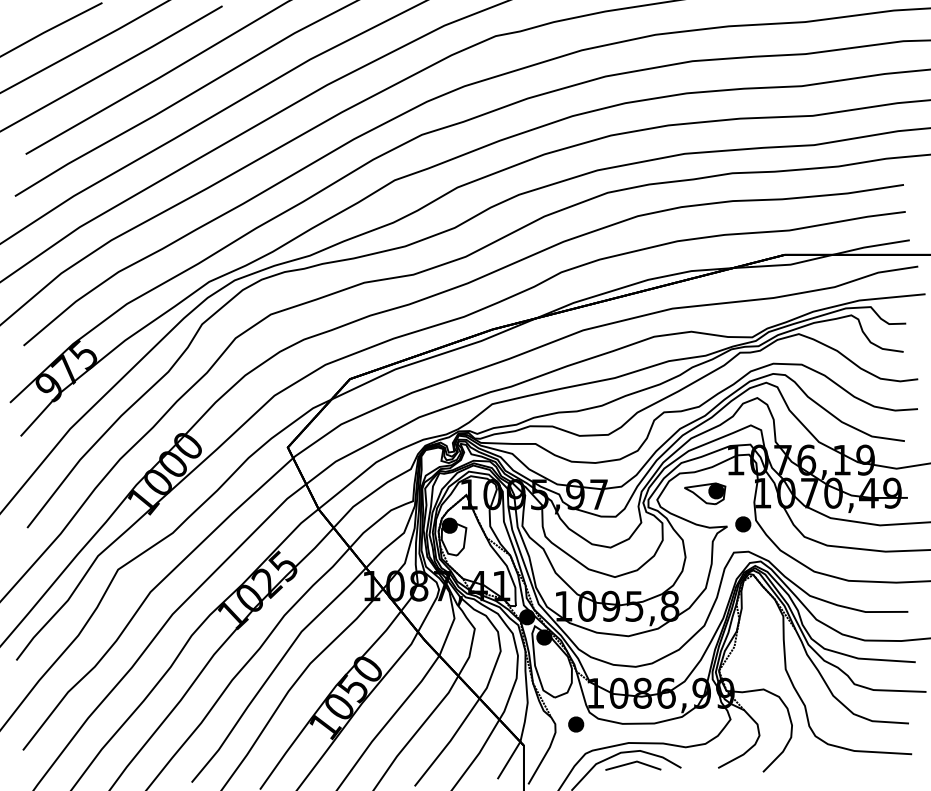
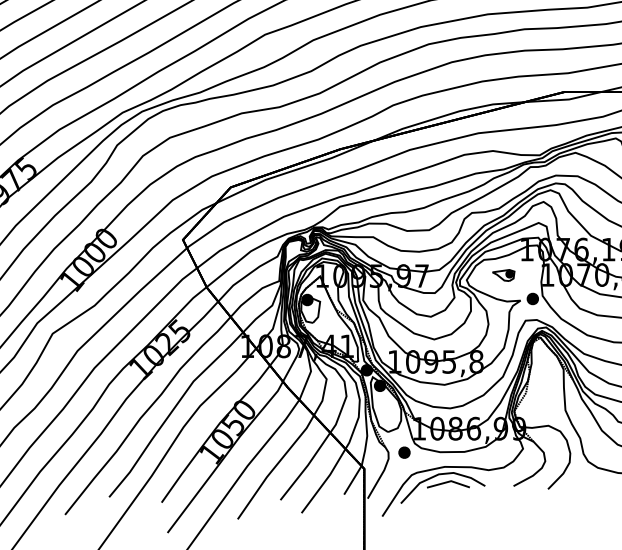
part: (705, 493) -> (503, 275), size x0.7

